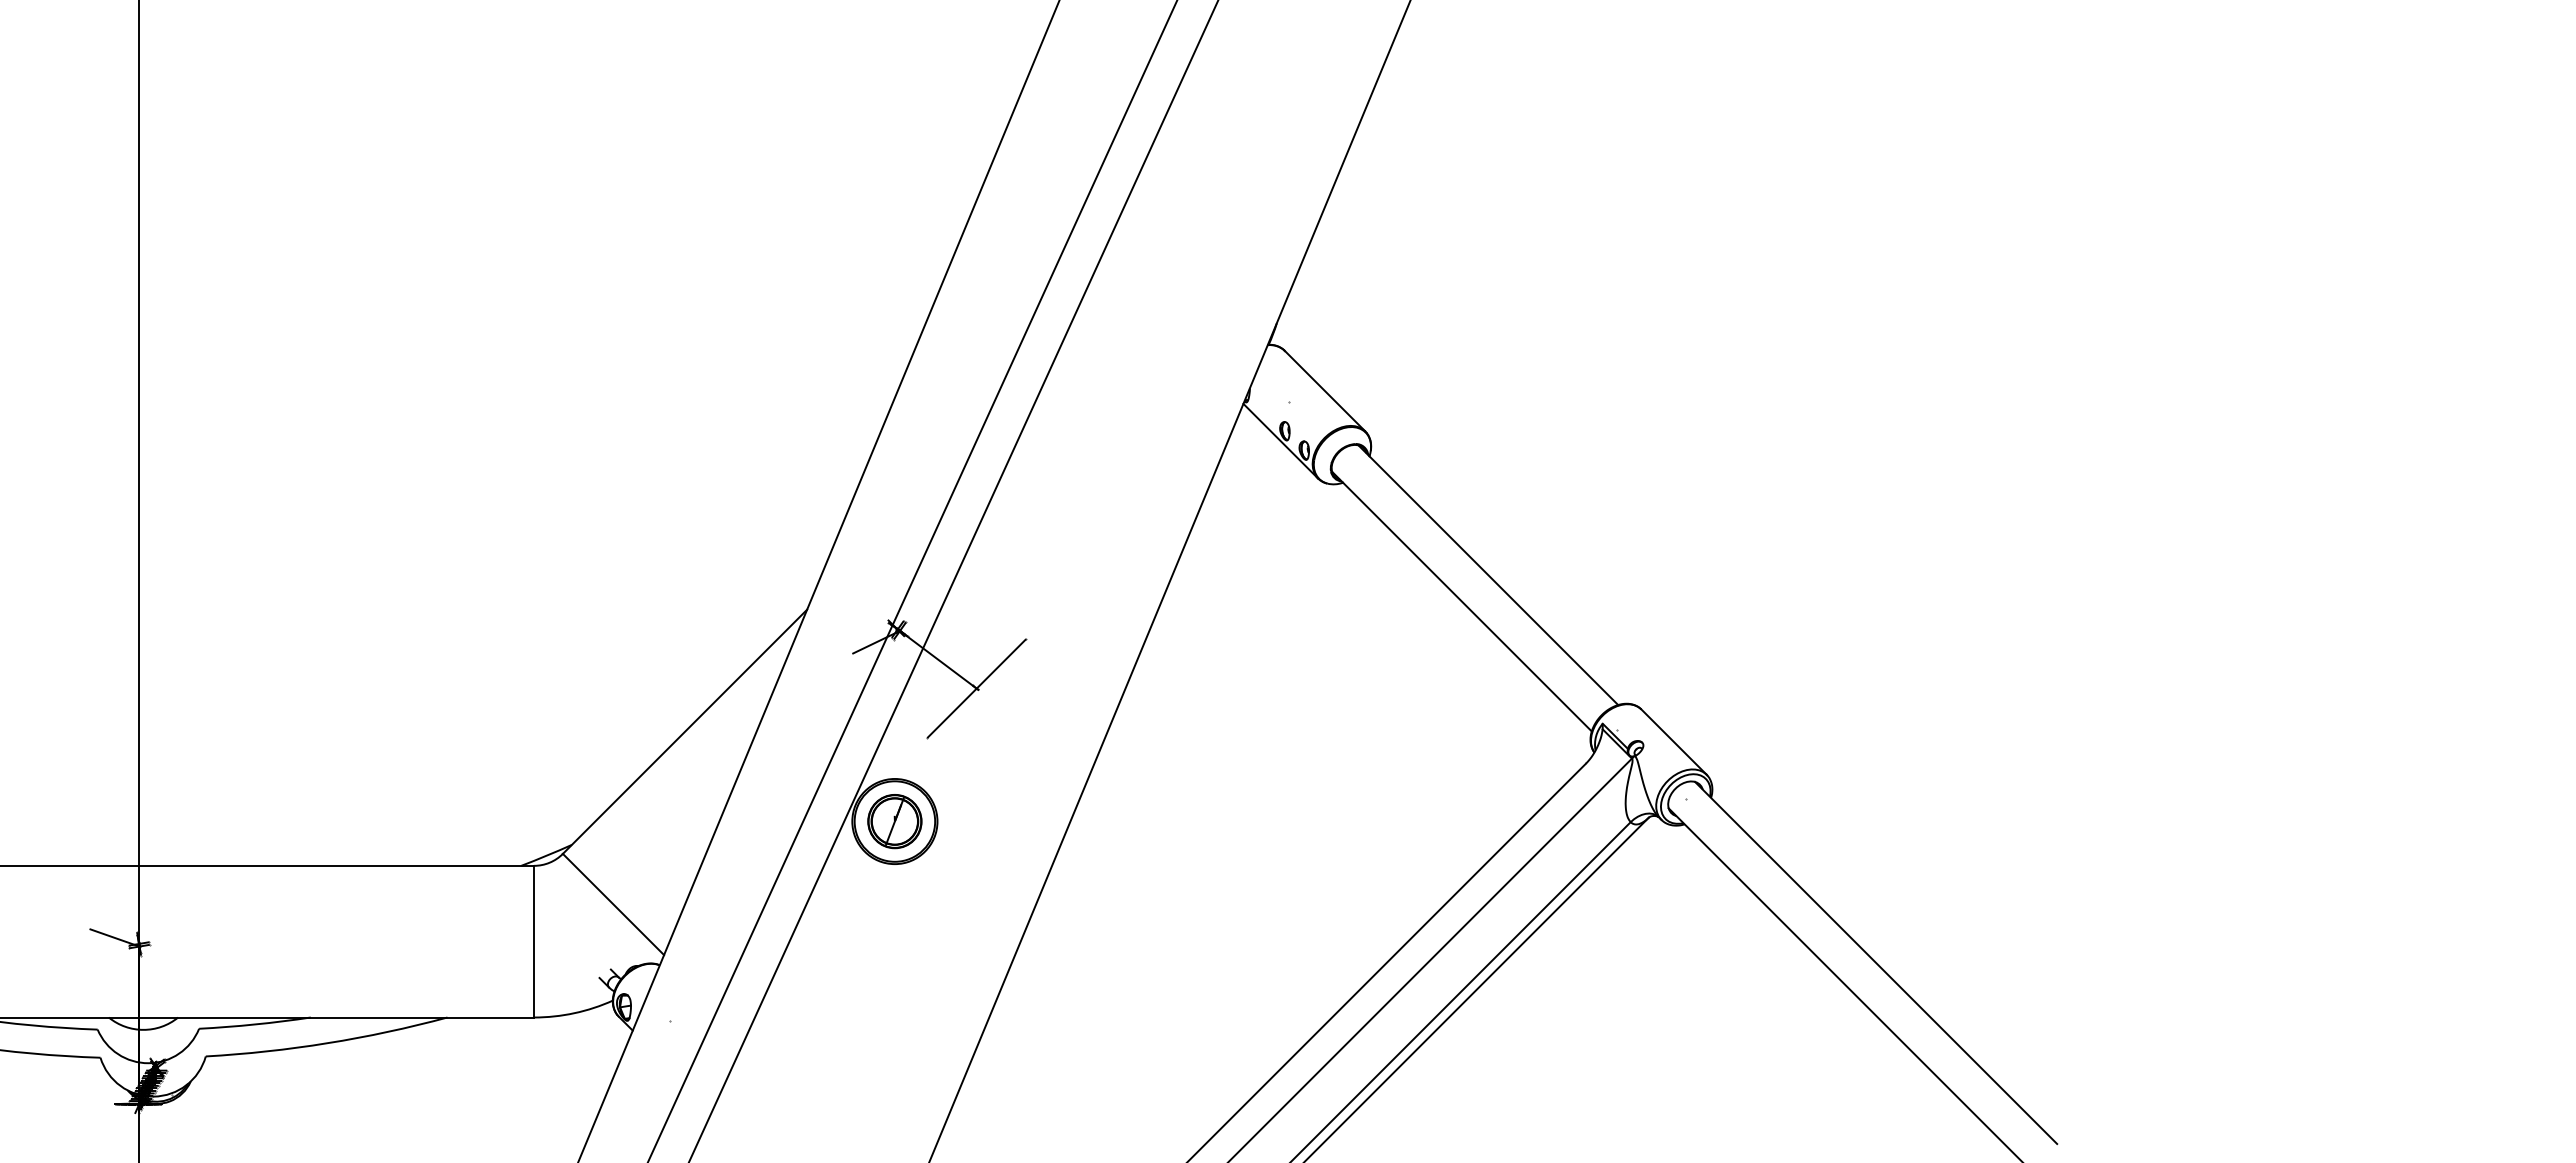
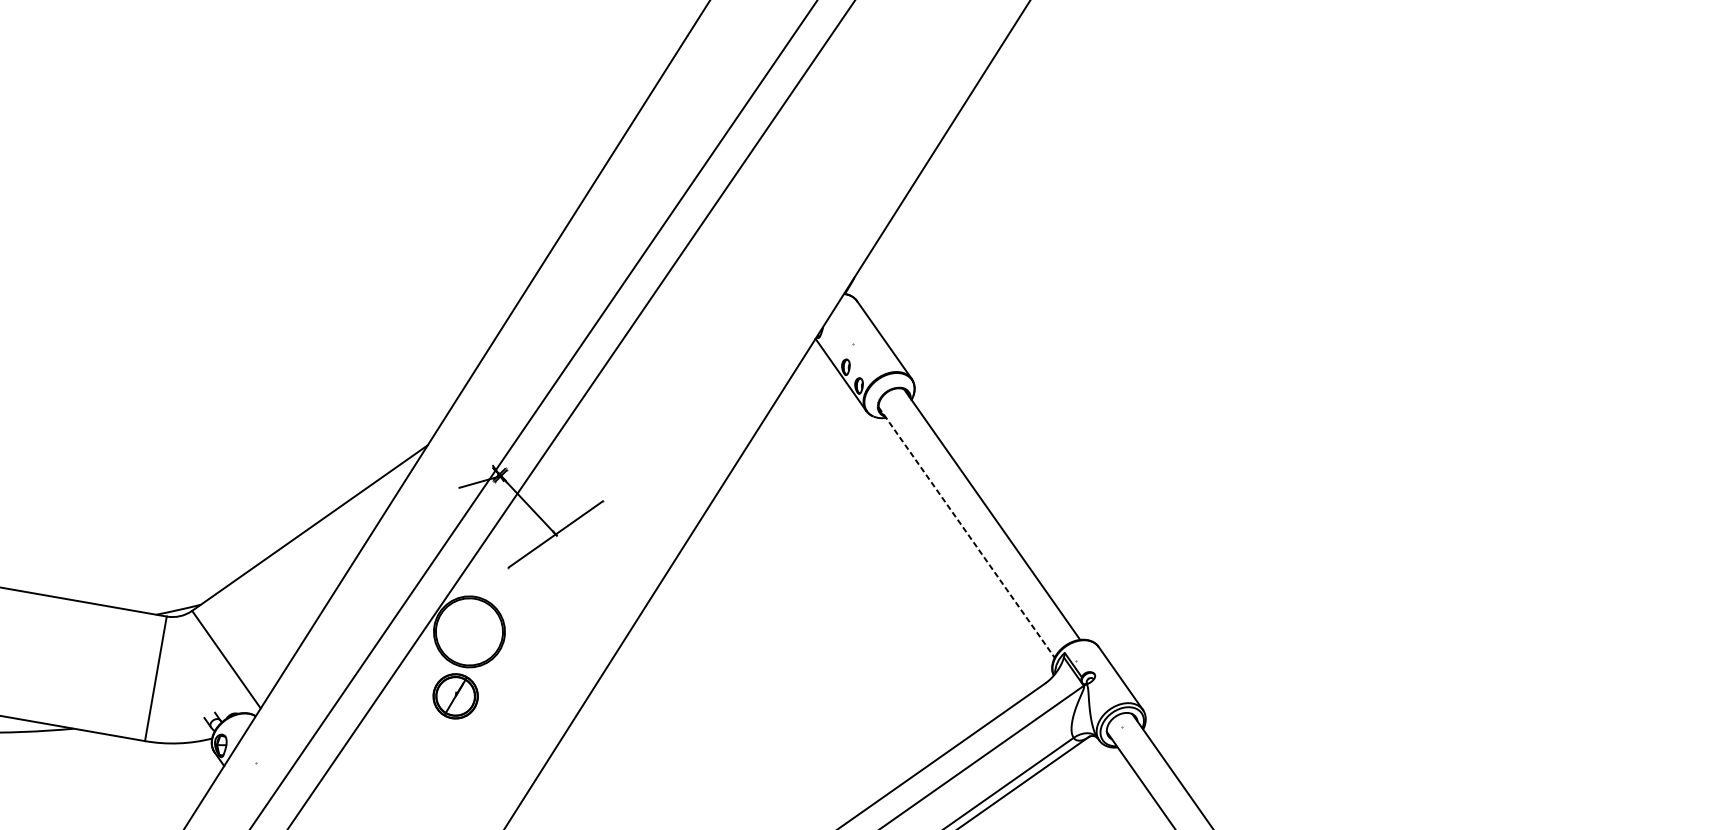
line: (1461, 601) -> (966, 532), solid -> dashed
part: (894, 821) -> (455, 696), moved

